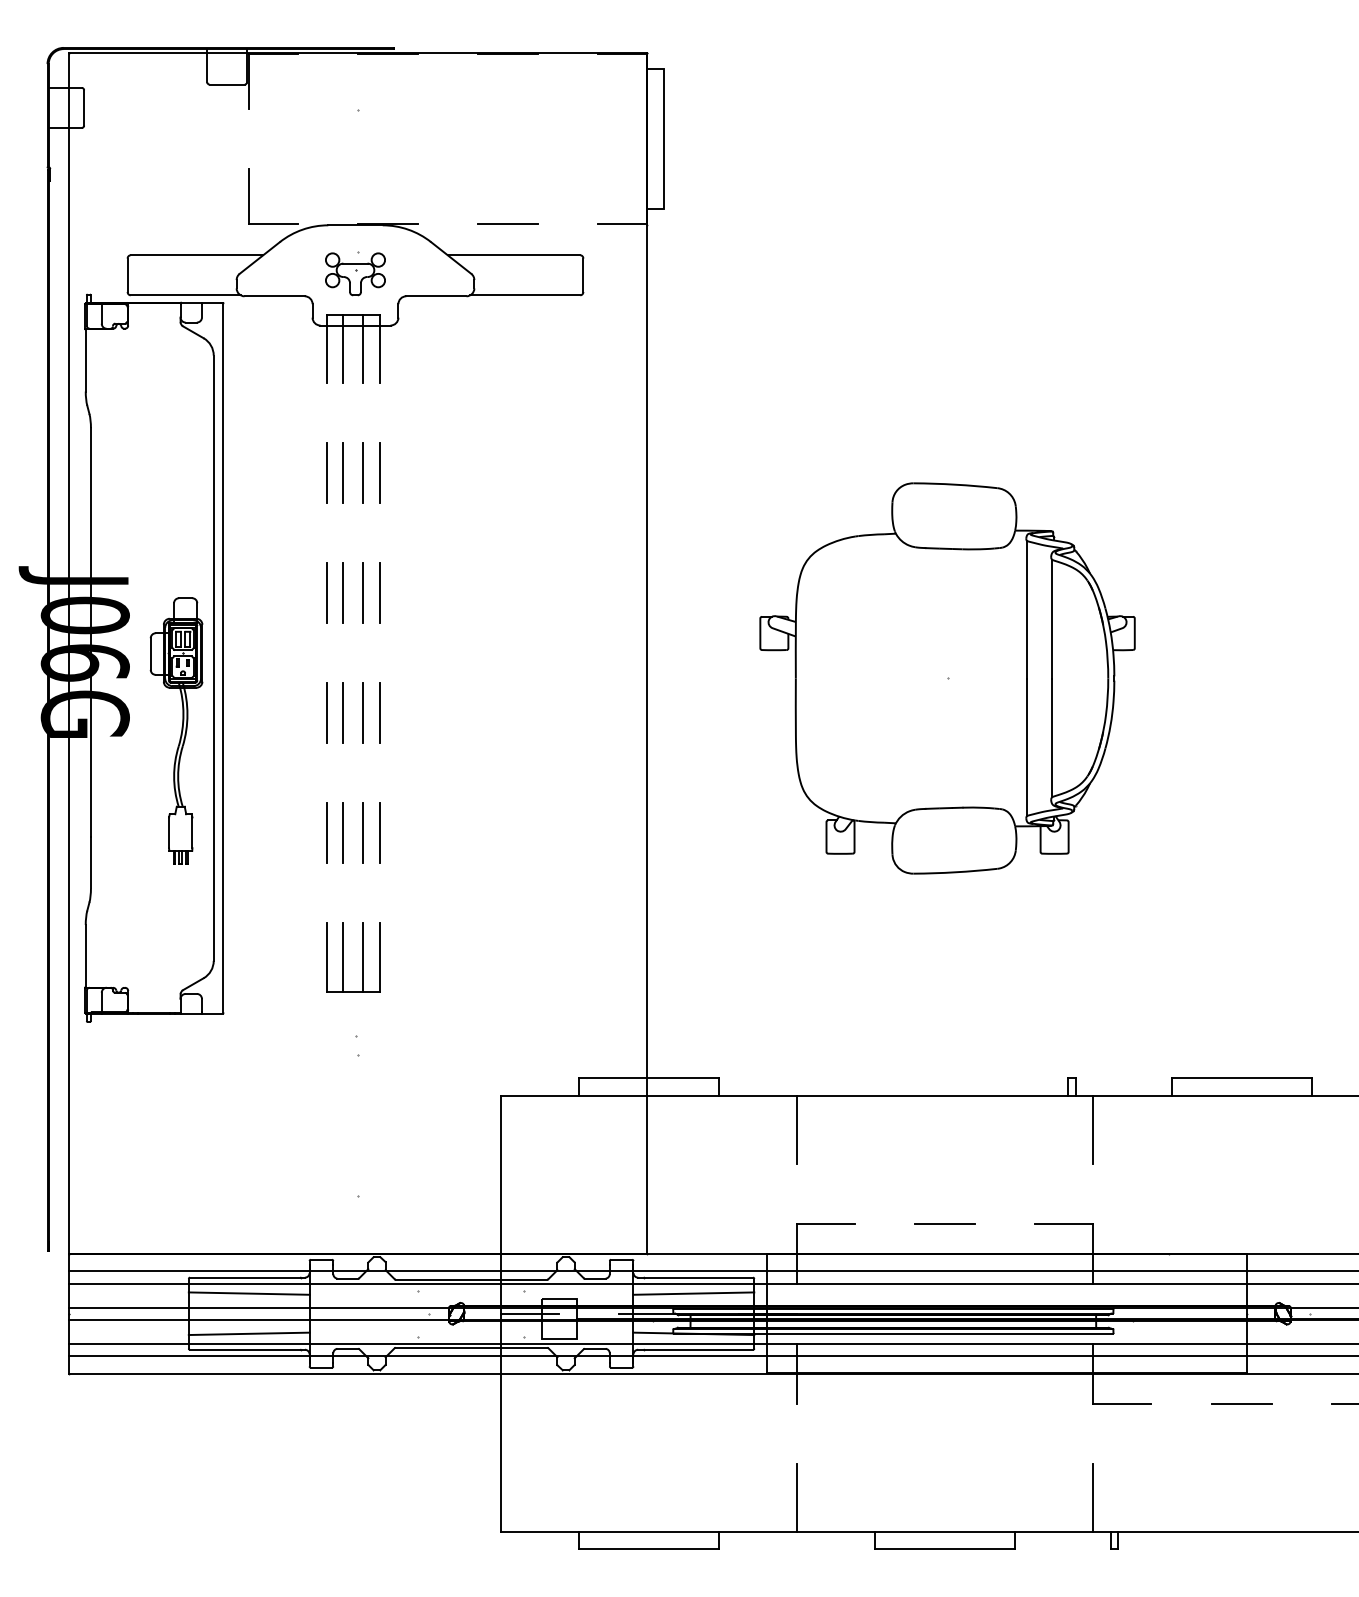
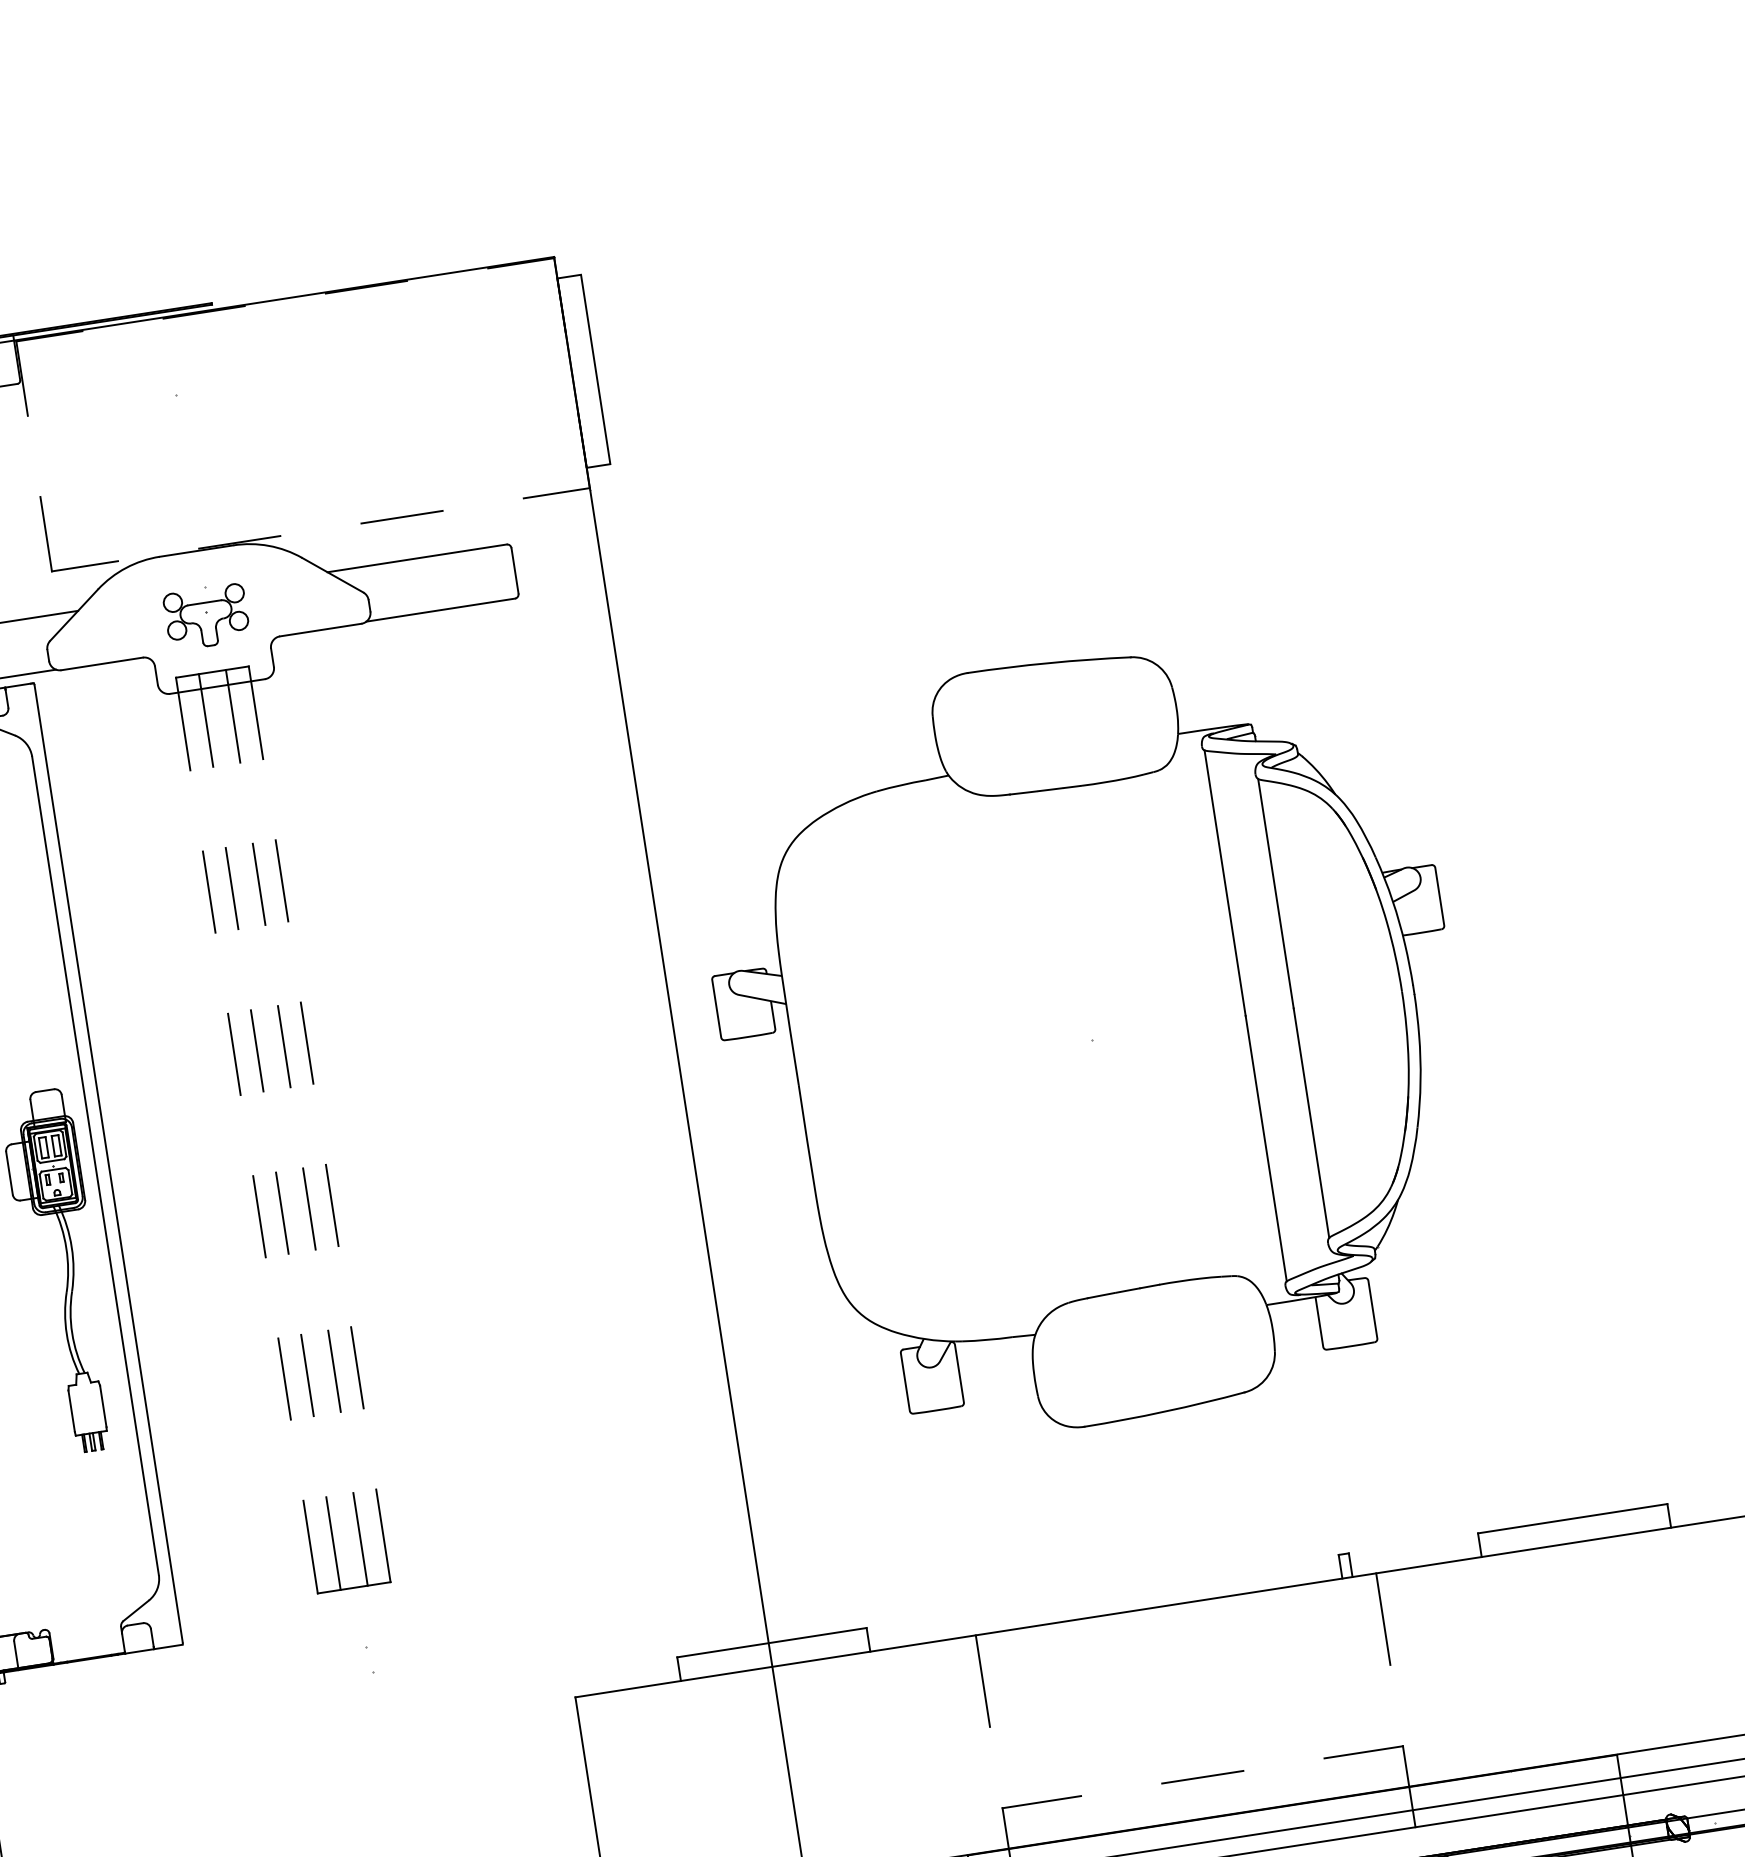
part: (947, 678) -> (1091, 1039), size x1.43

